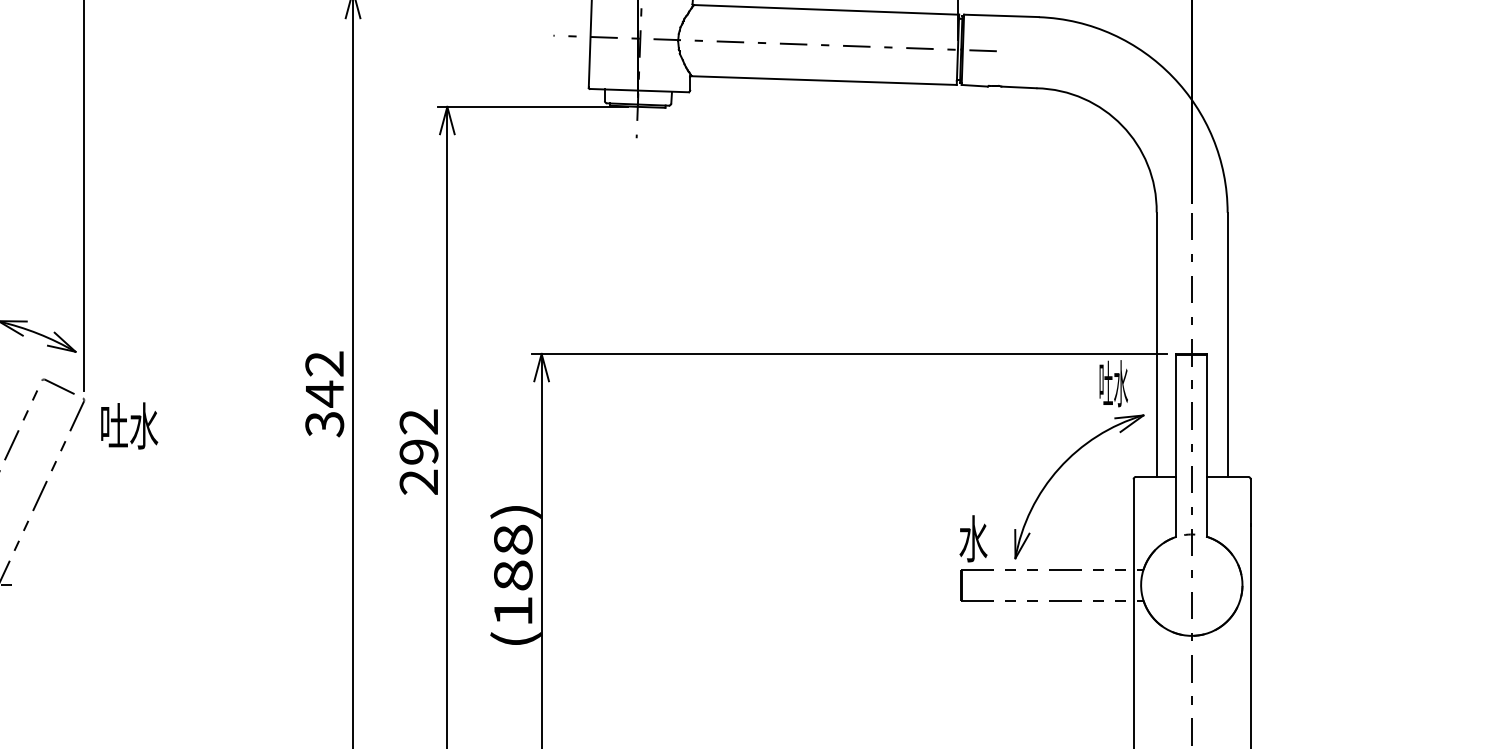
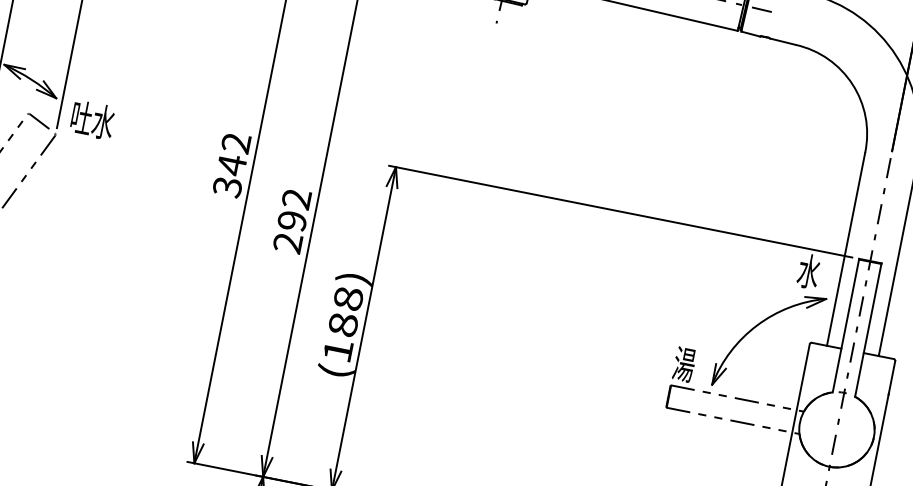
text: (1113, 383) -> (808, 271), 吐水 -> 水
text: (129, 425) -> (92, 119), moved
text: (973, 538) -> (684, 364), 水 -> 湯

